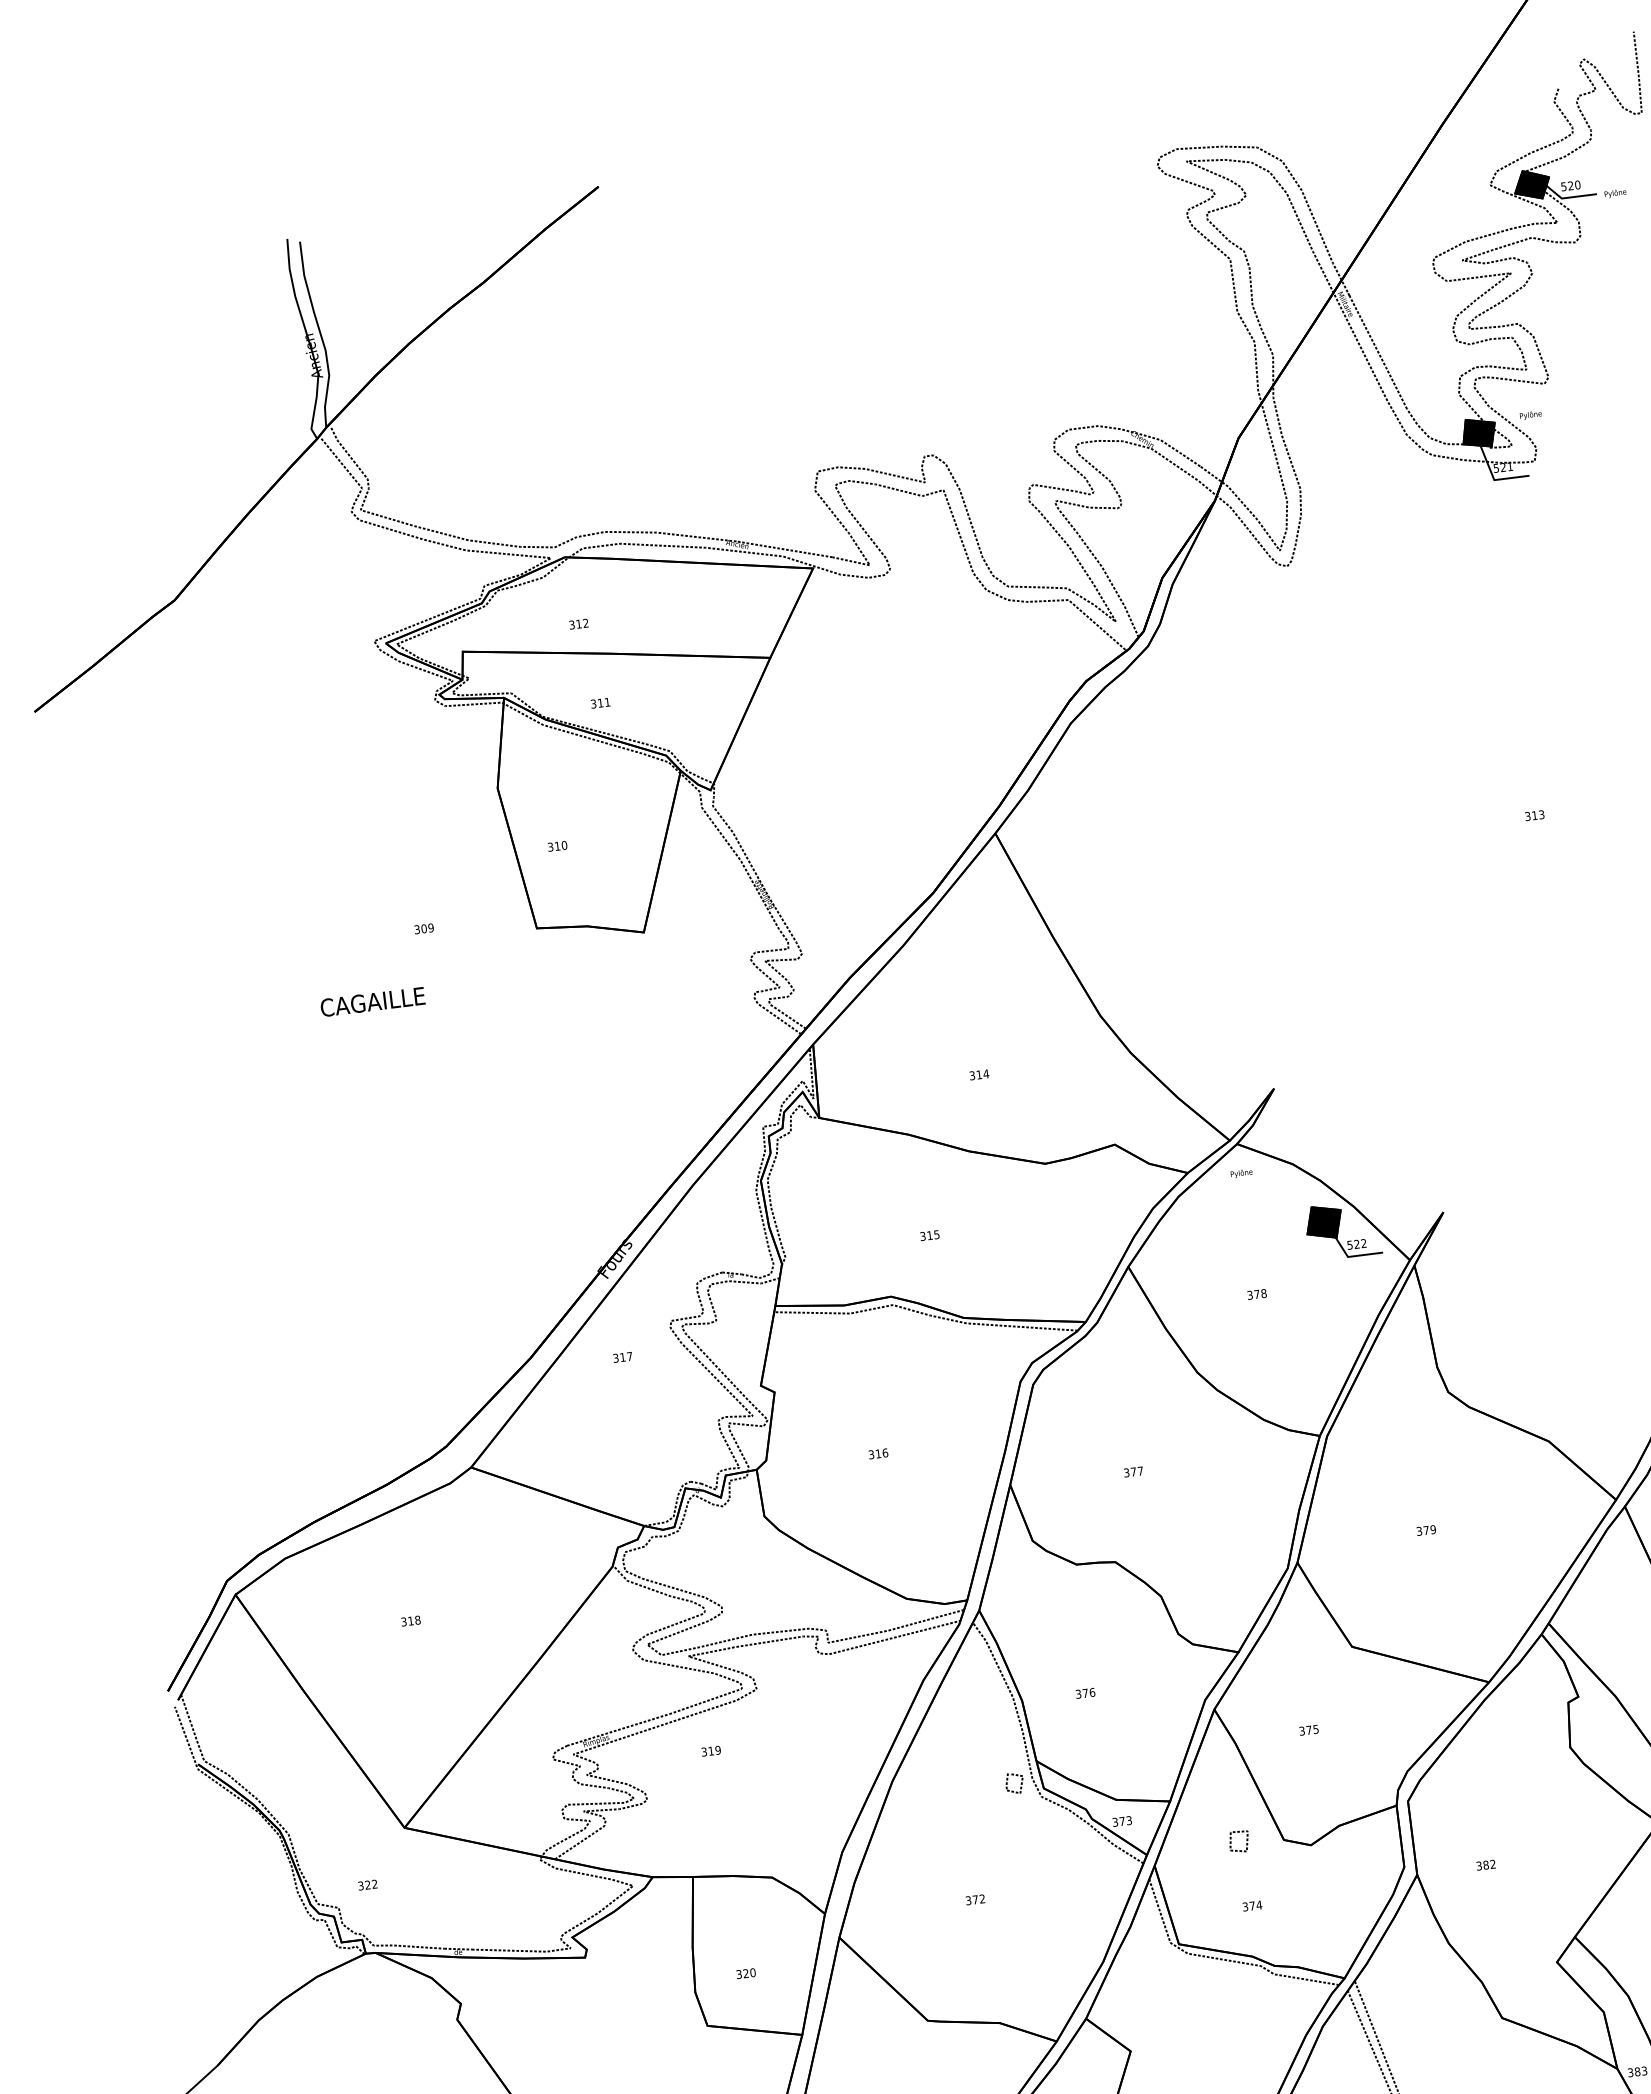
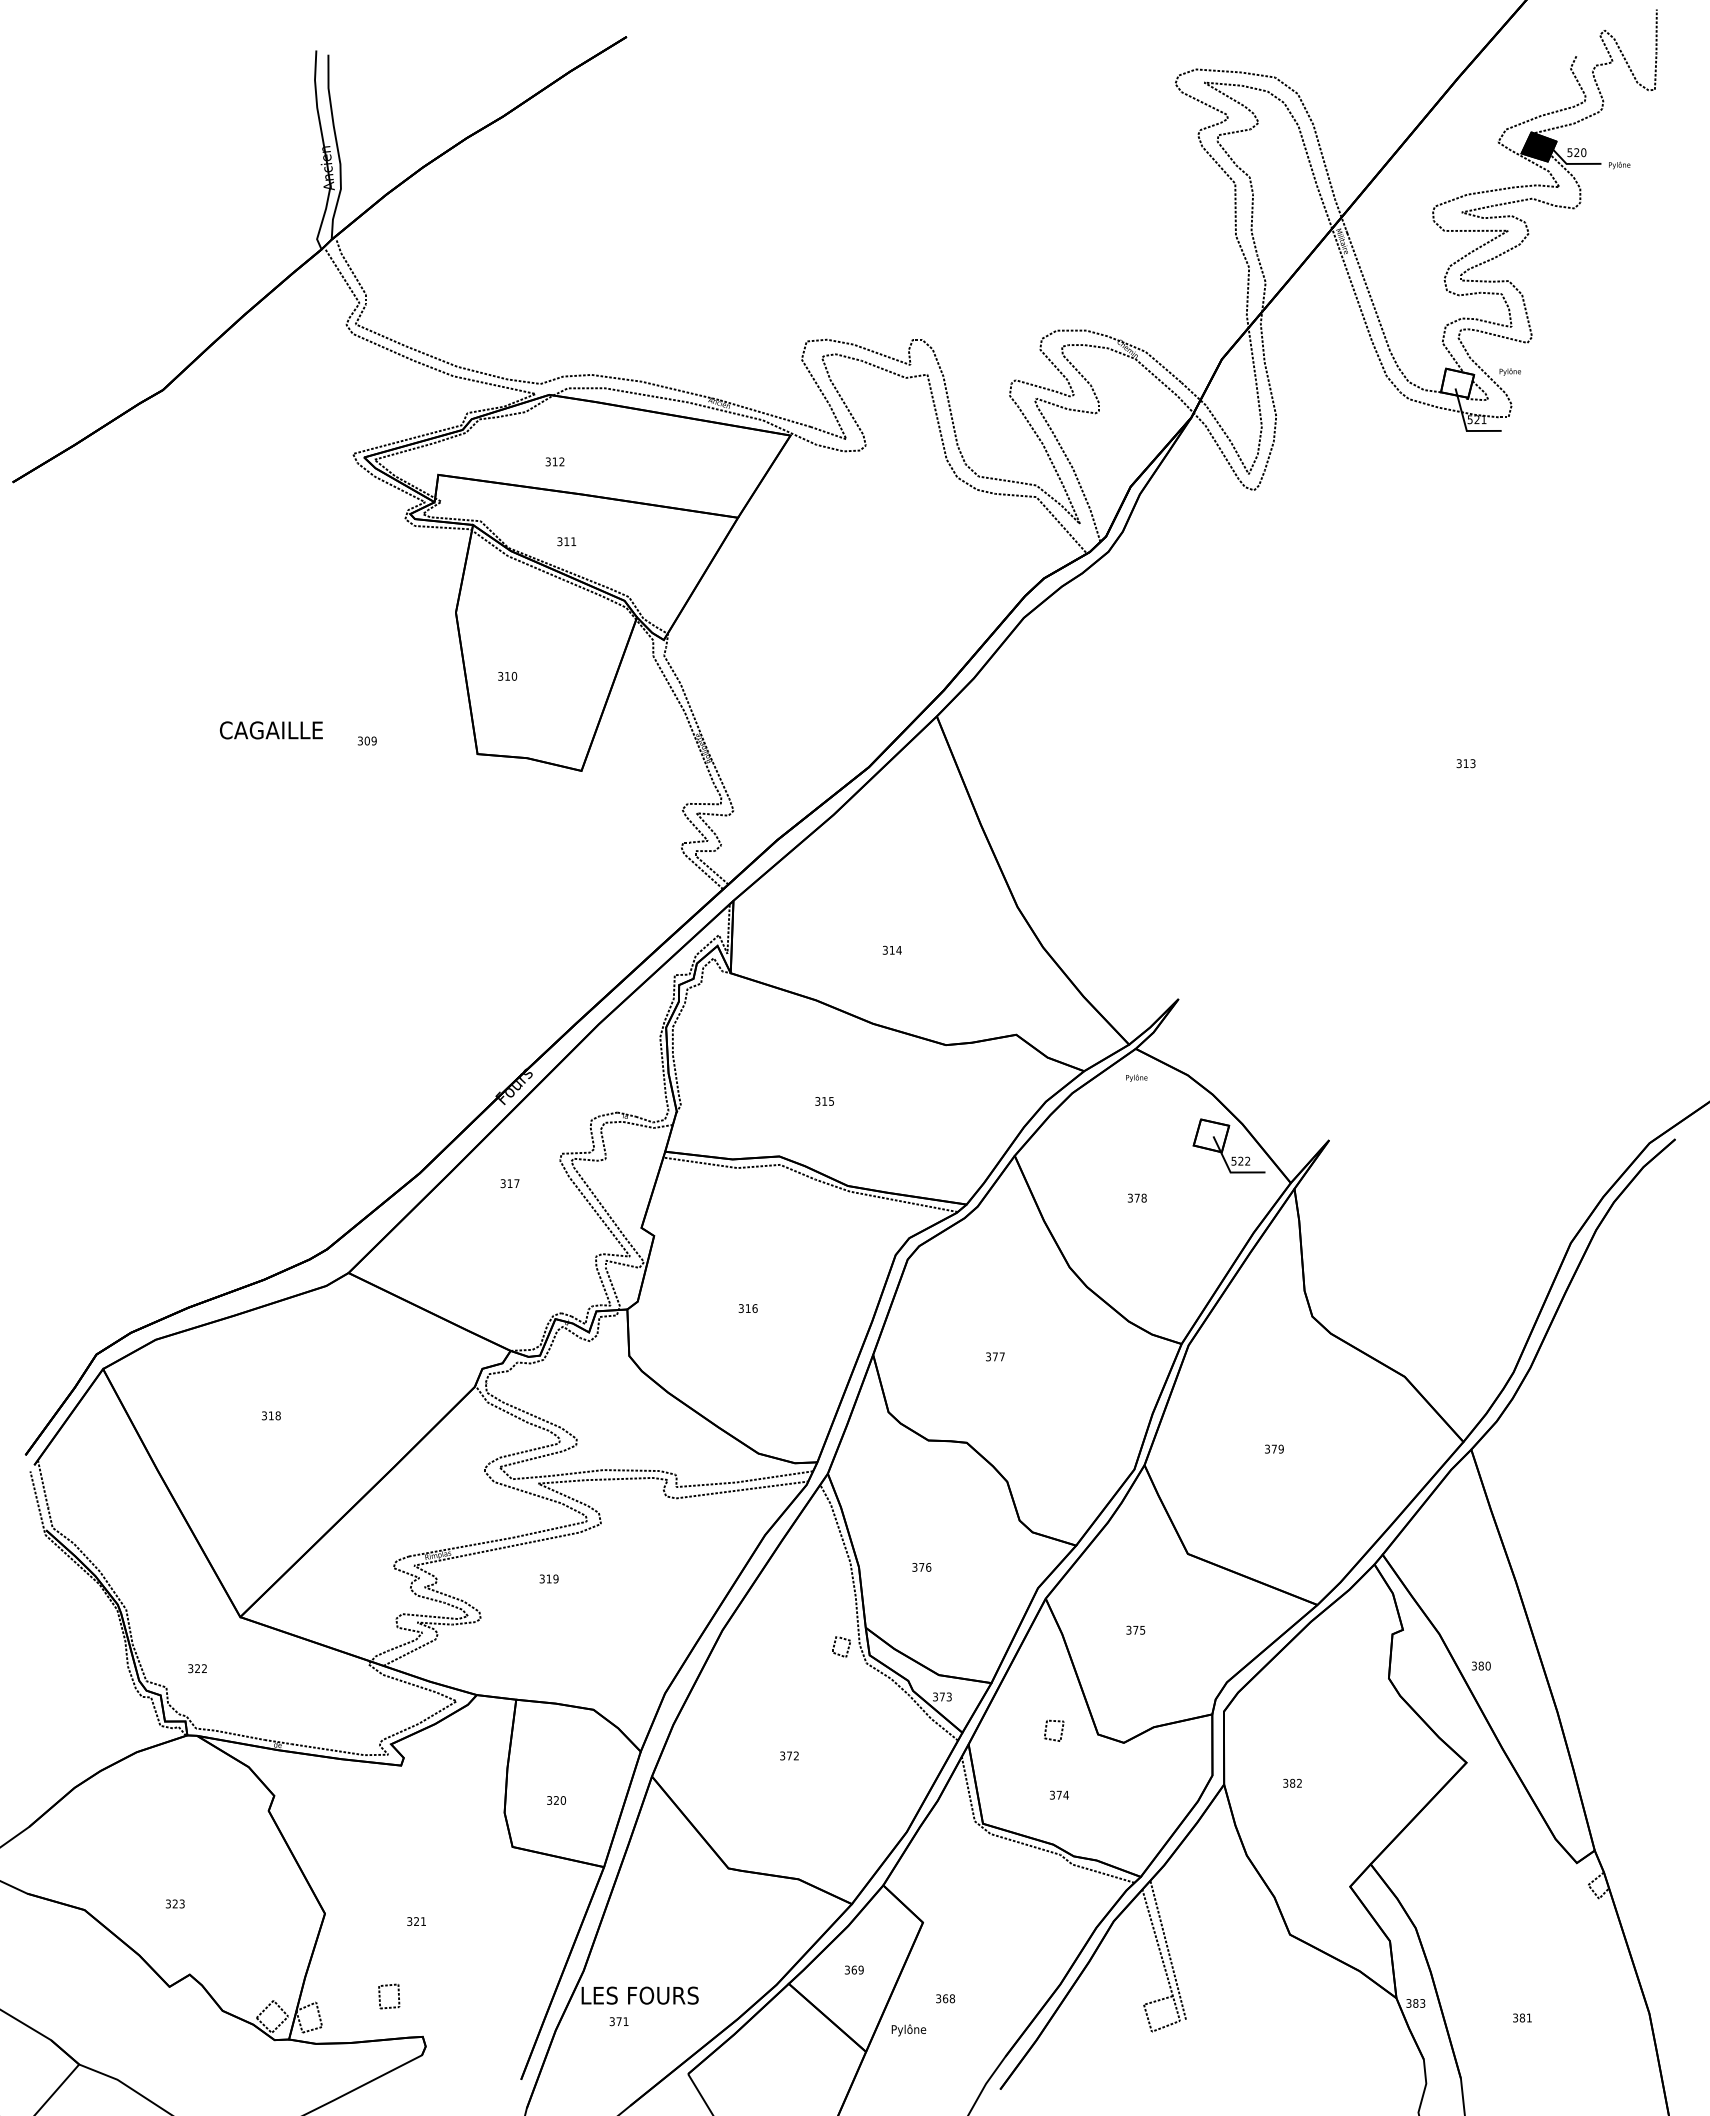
fill: (1478, 432) -> (1457, 382), removed
text: (372, 1002) -> (271, 730), moved
fill: (1324, 1222) -> (1211, 1135), removed

